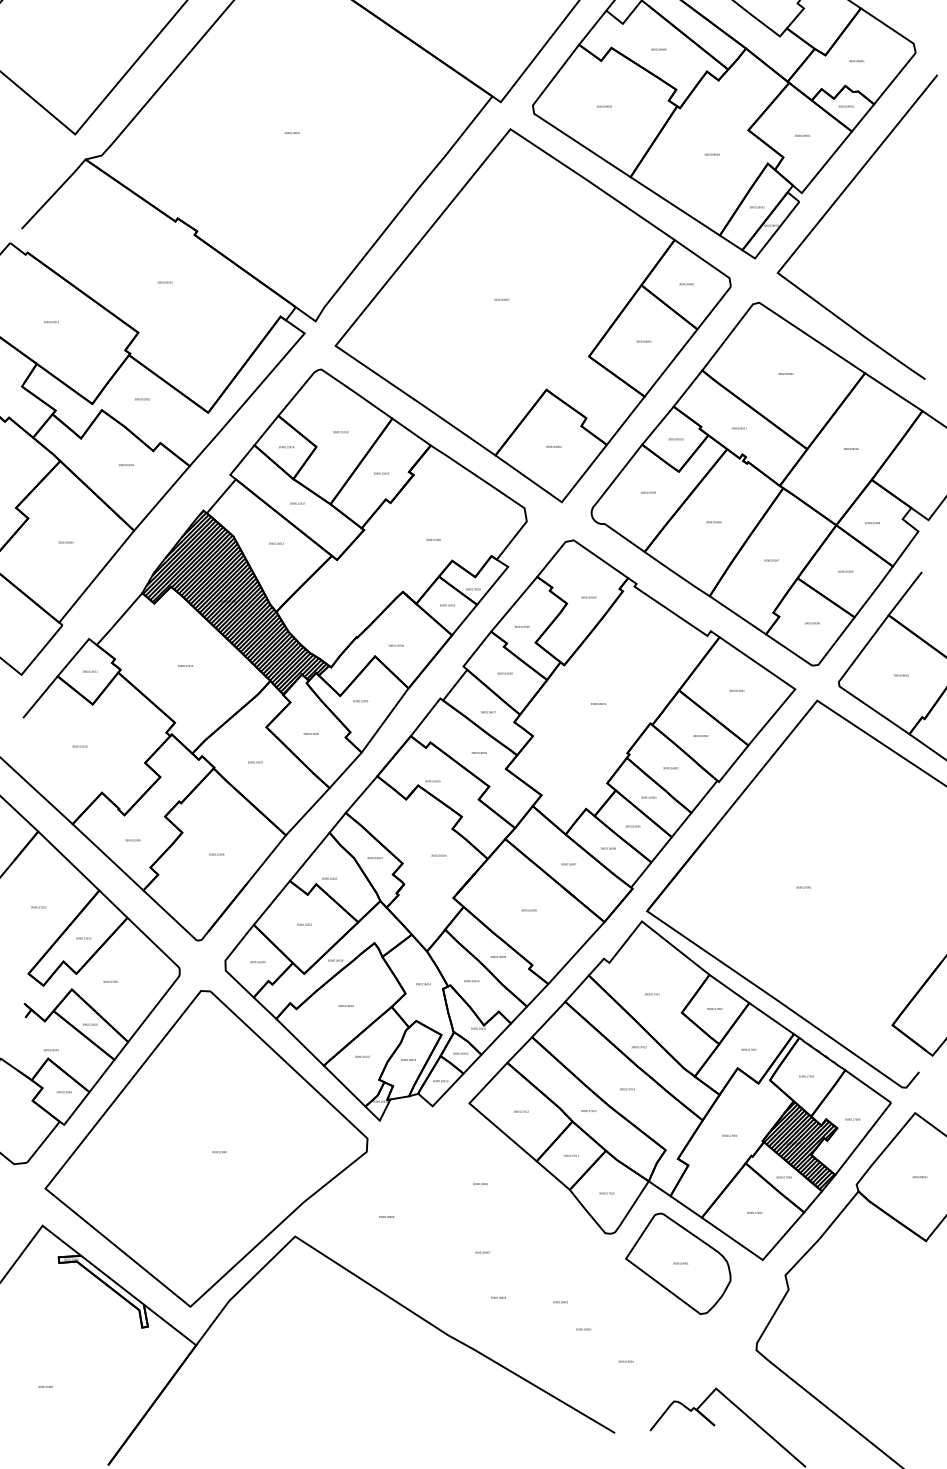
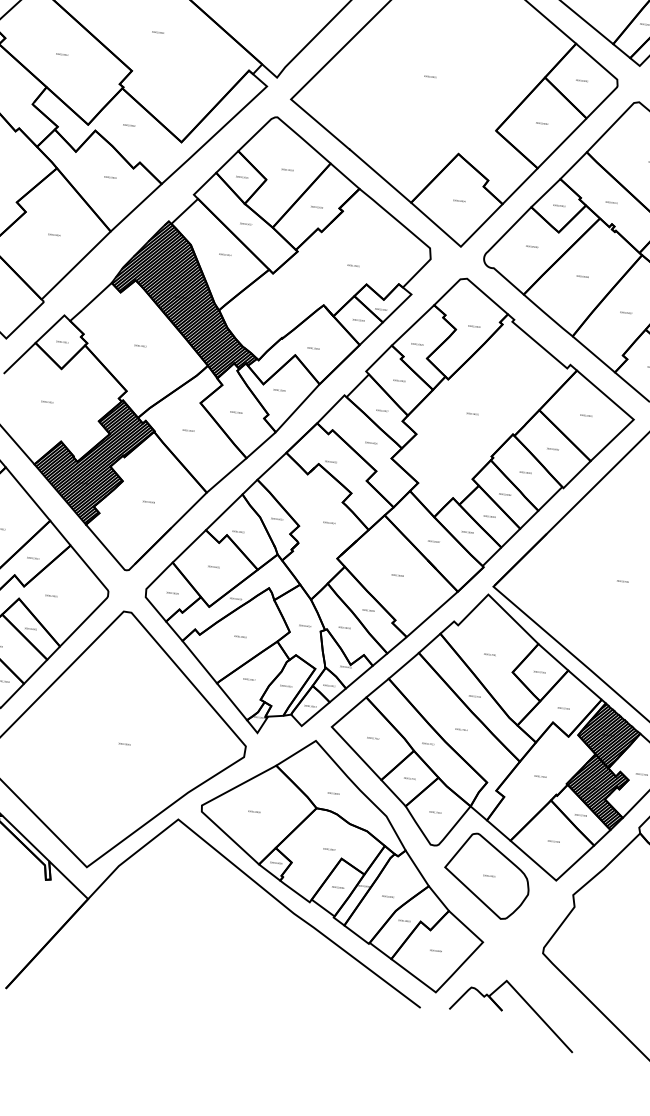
hatch: (143, 812) -> (93, 461), added
hatch: (808, 1076) -> (609, 735), added
part: (502, 1267) -> (344, 863), added

